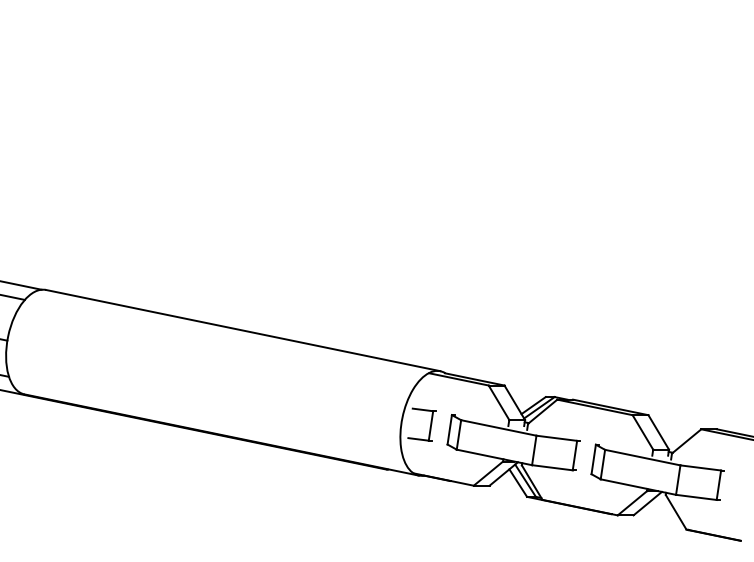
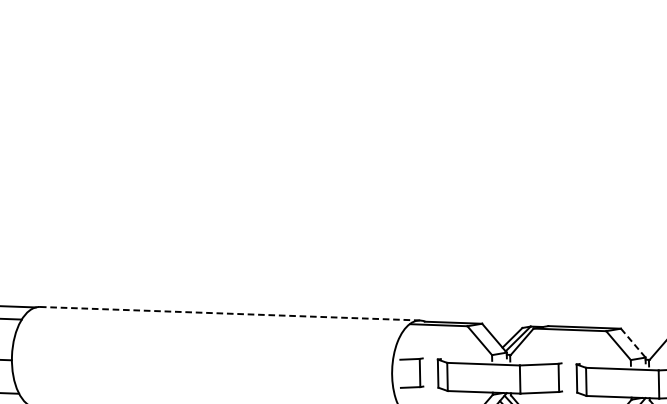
line: (243, 330) -> (230, 313), solid -> dashed
line: (658, 432) -> (633, 343), solid -> dashed

